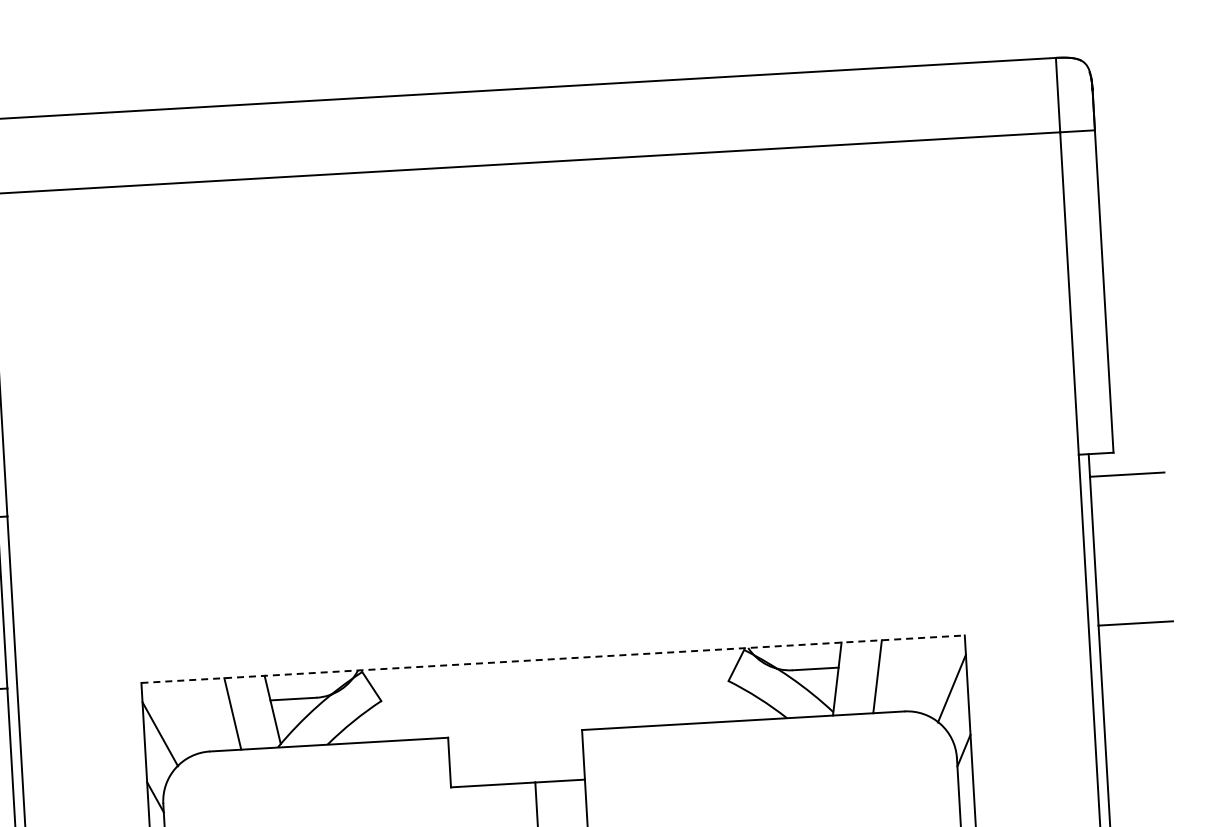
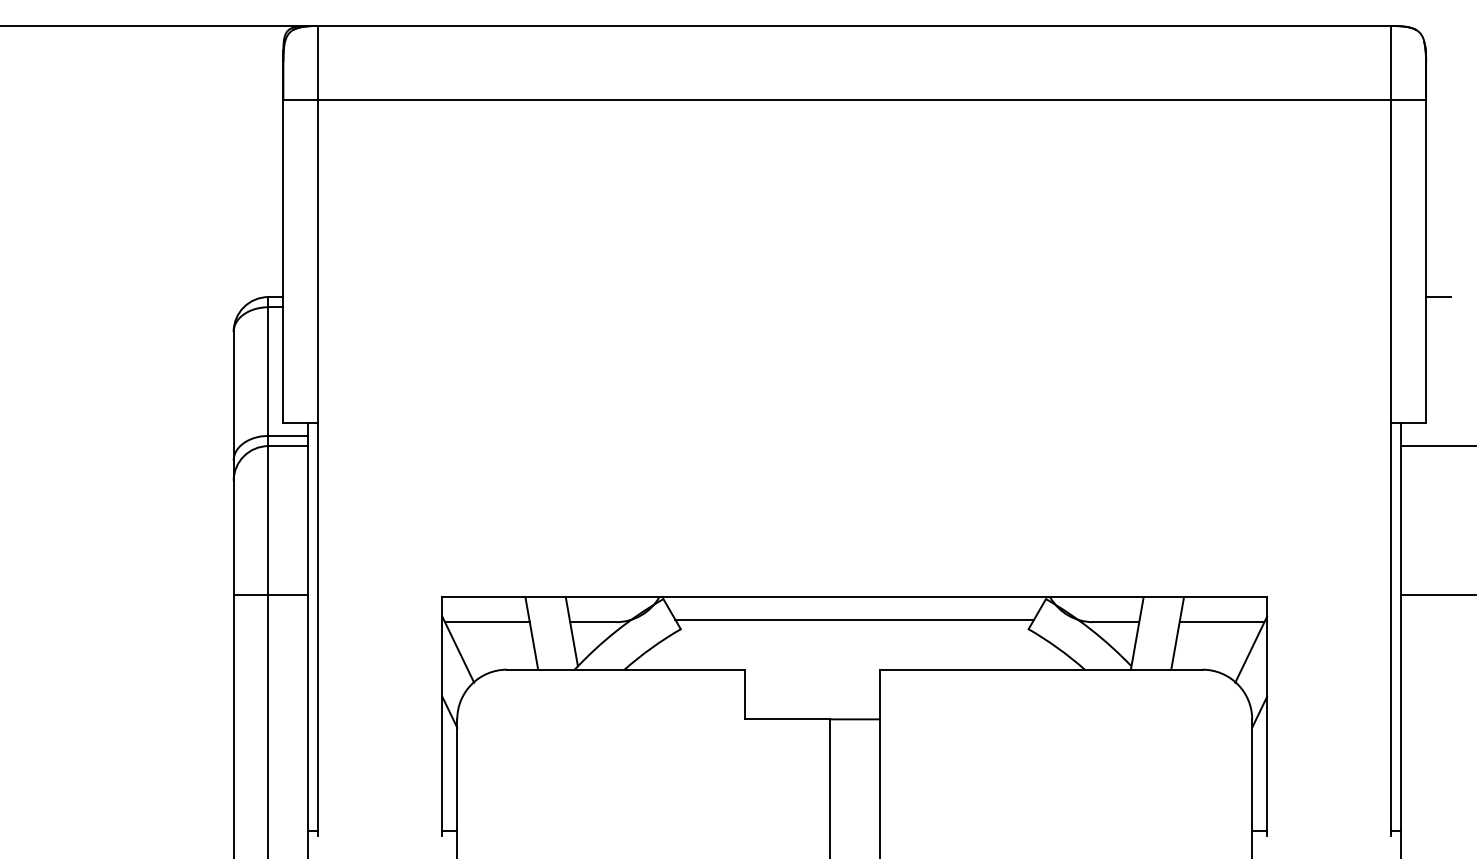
line: (1118, 326) -> (1438, 297), added
line: (553, 659) -> (855, 597), dashed -> solid
line: (920, 663) -> (1221, 622), added
line: (554, 681) -> (854, 619), added
line: (187, 705) -> (487, 622), added

